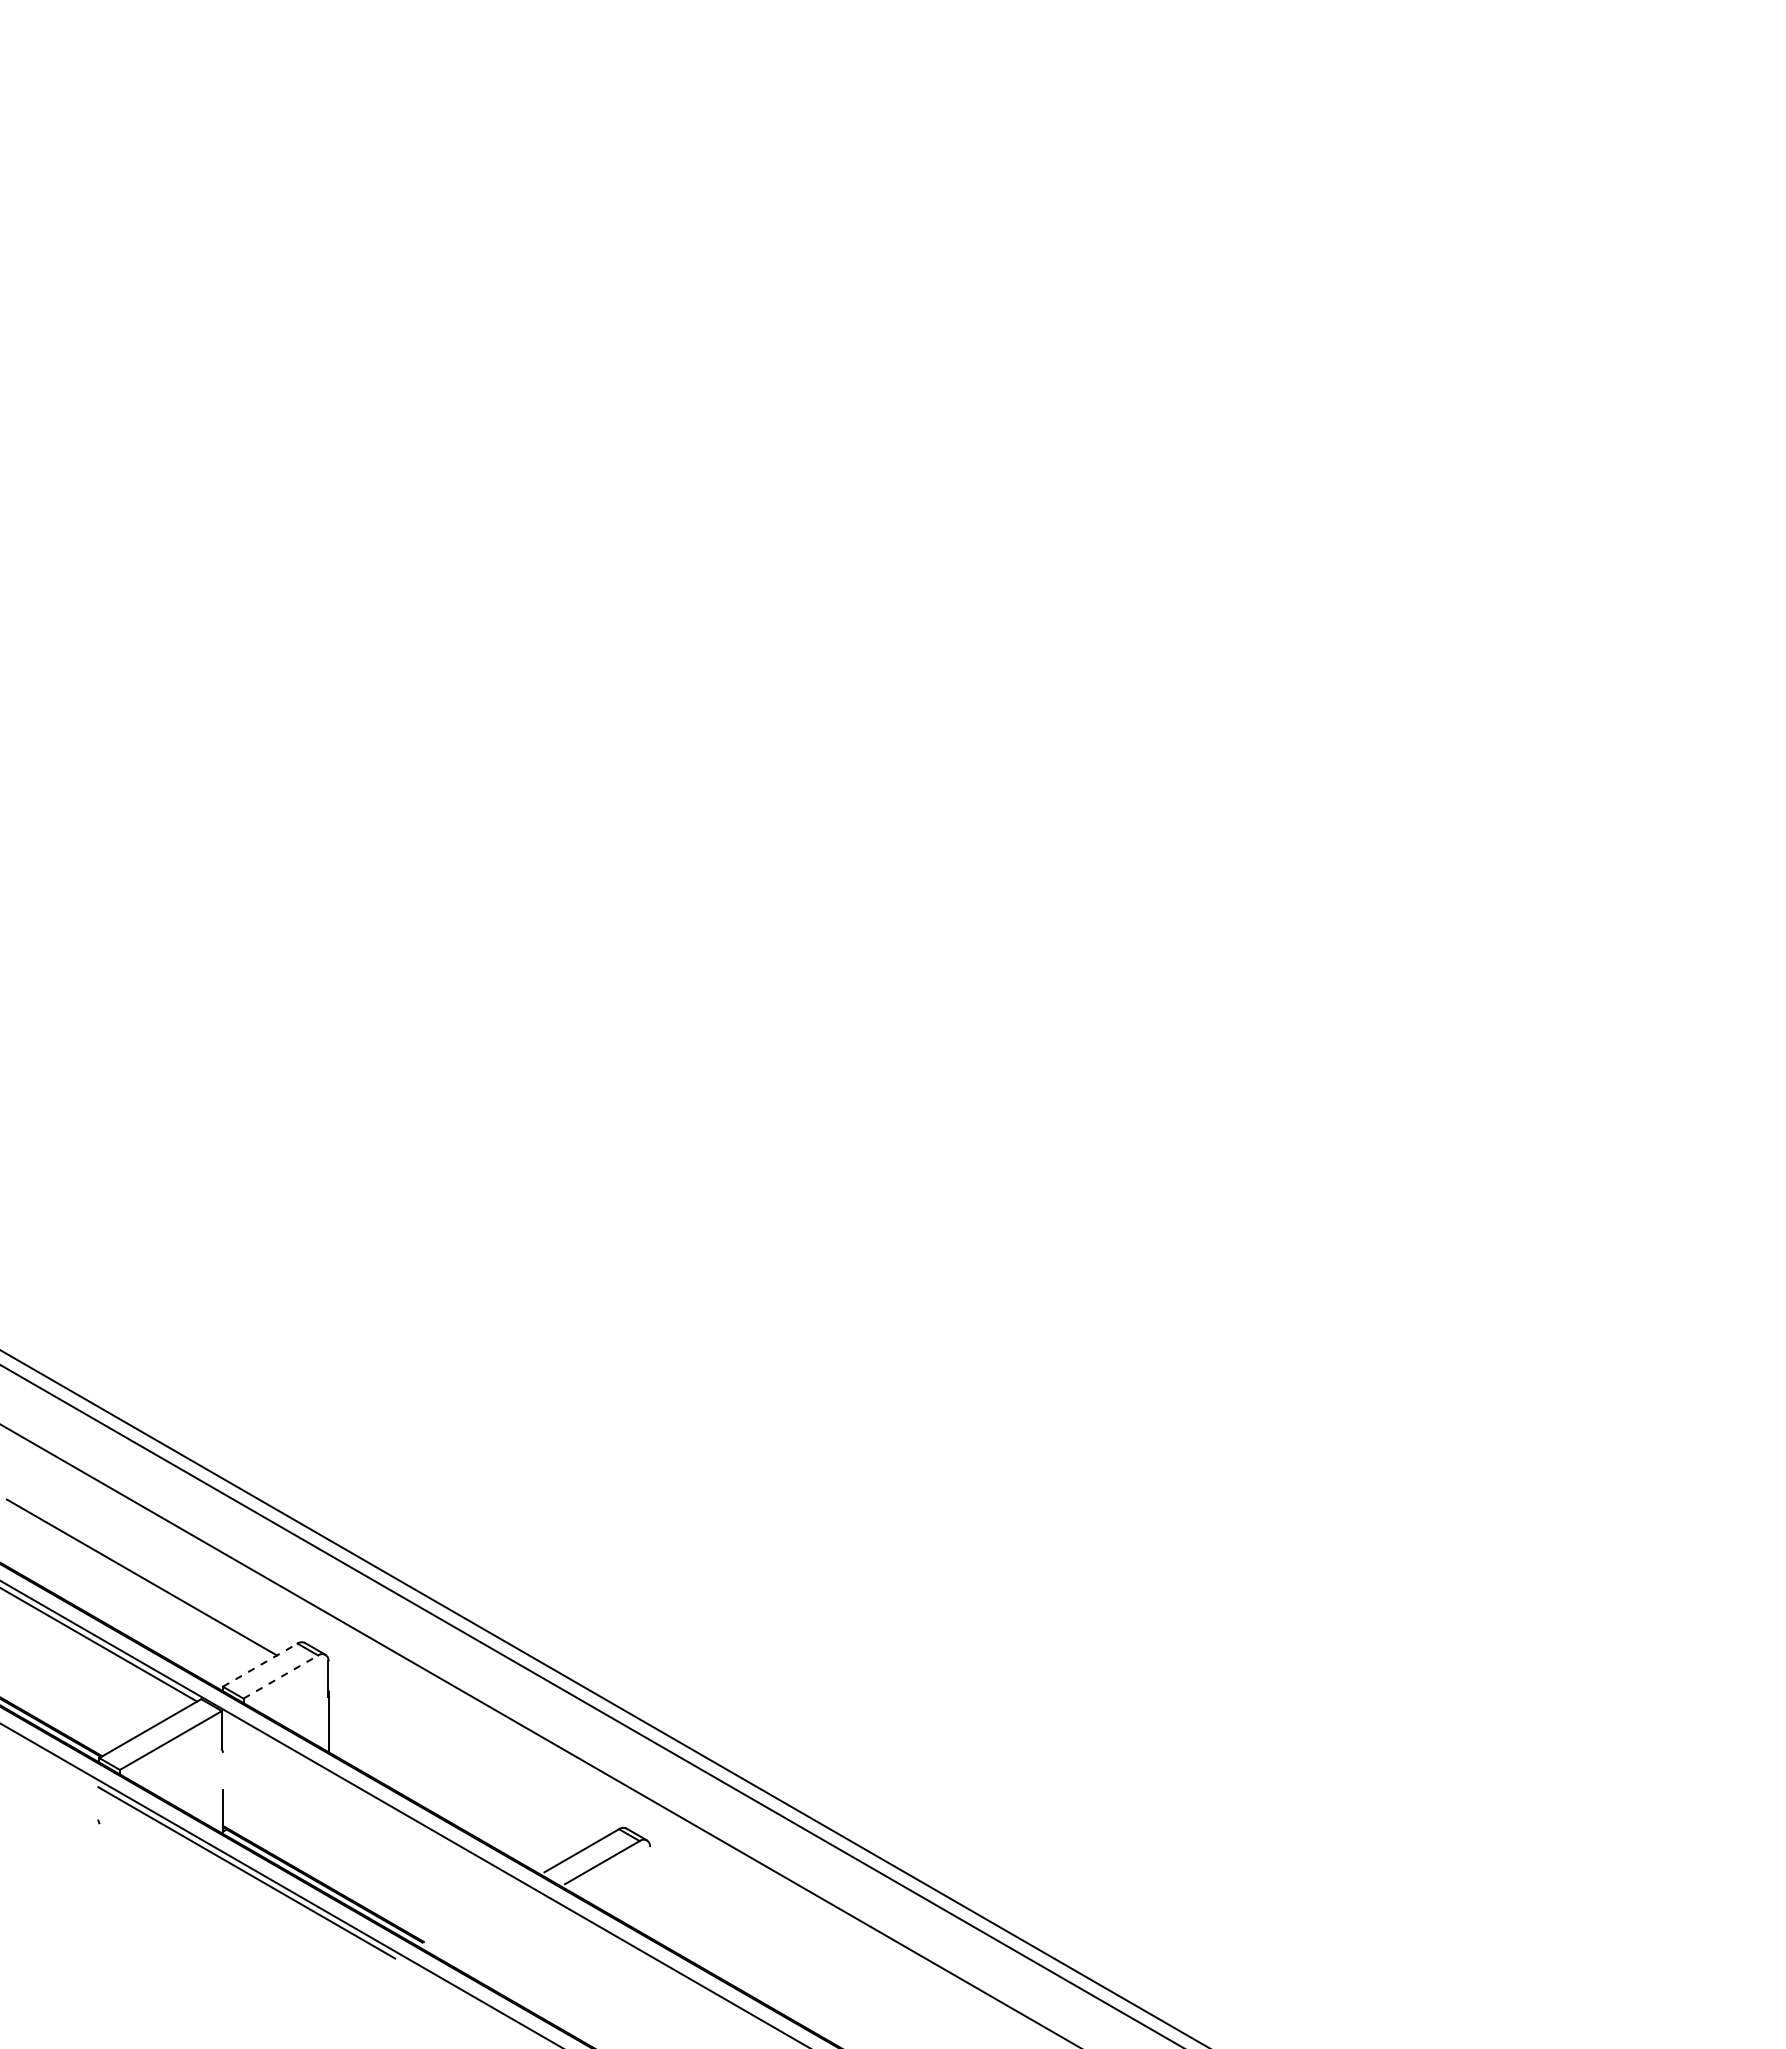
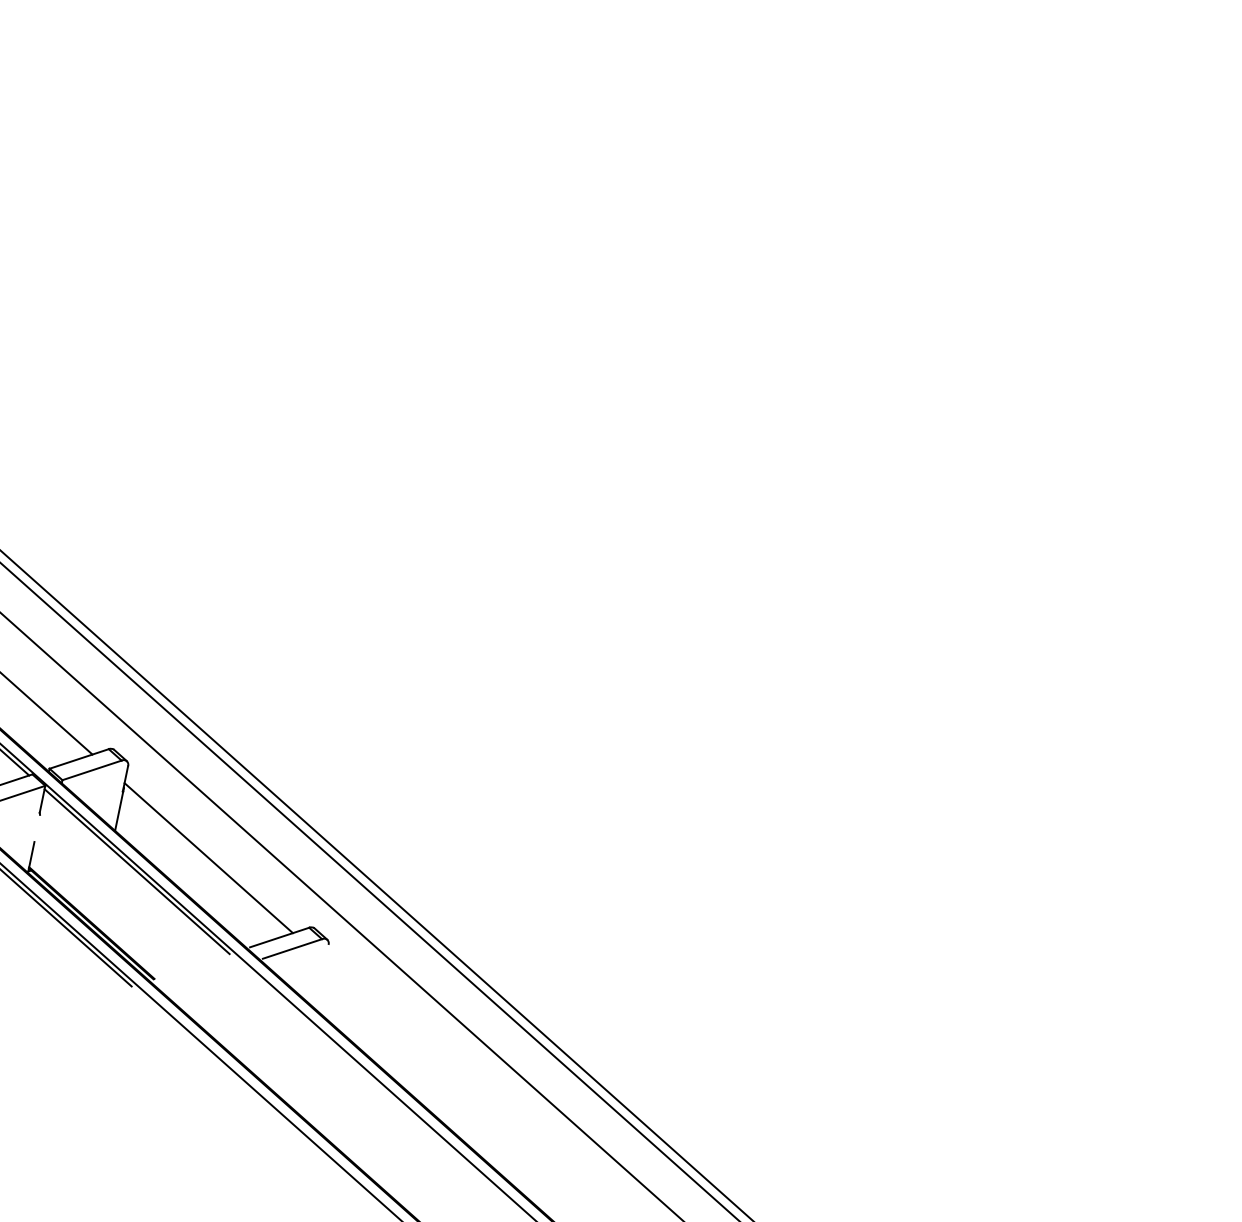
line: (260, 1664) -> (79, 758), dashed -> solid
line: (281, 1676) -> (92, 770), dashed -> solid
line: (463, 1763) -> (208, 858), added
line: (369, 1801) -> (136, 871), added

